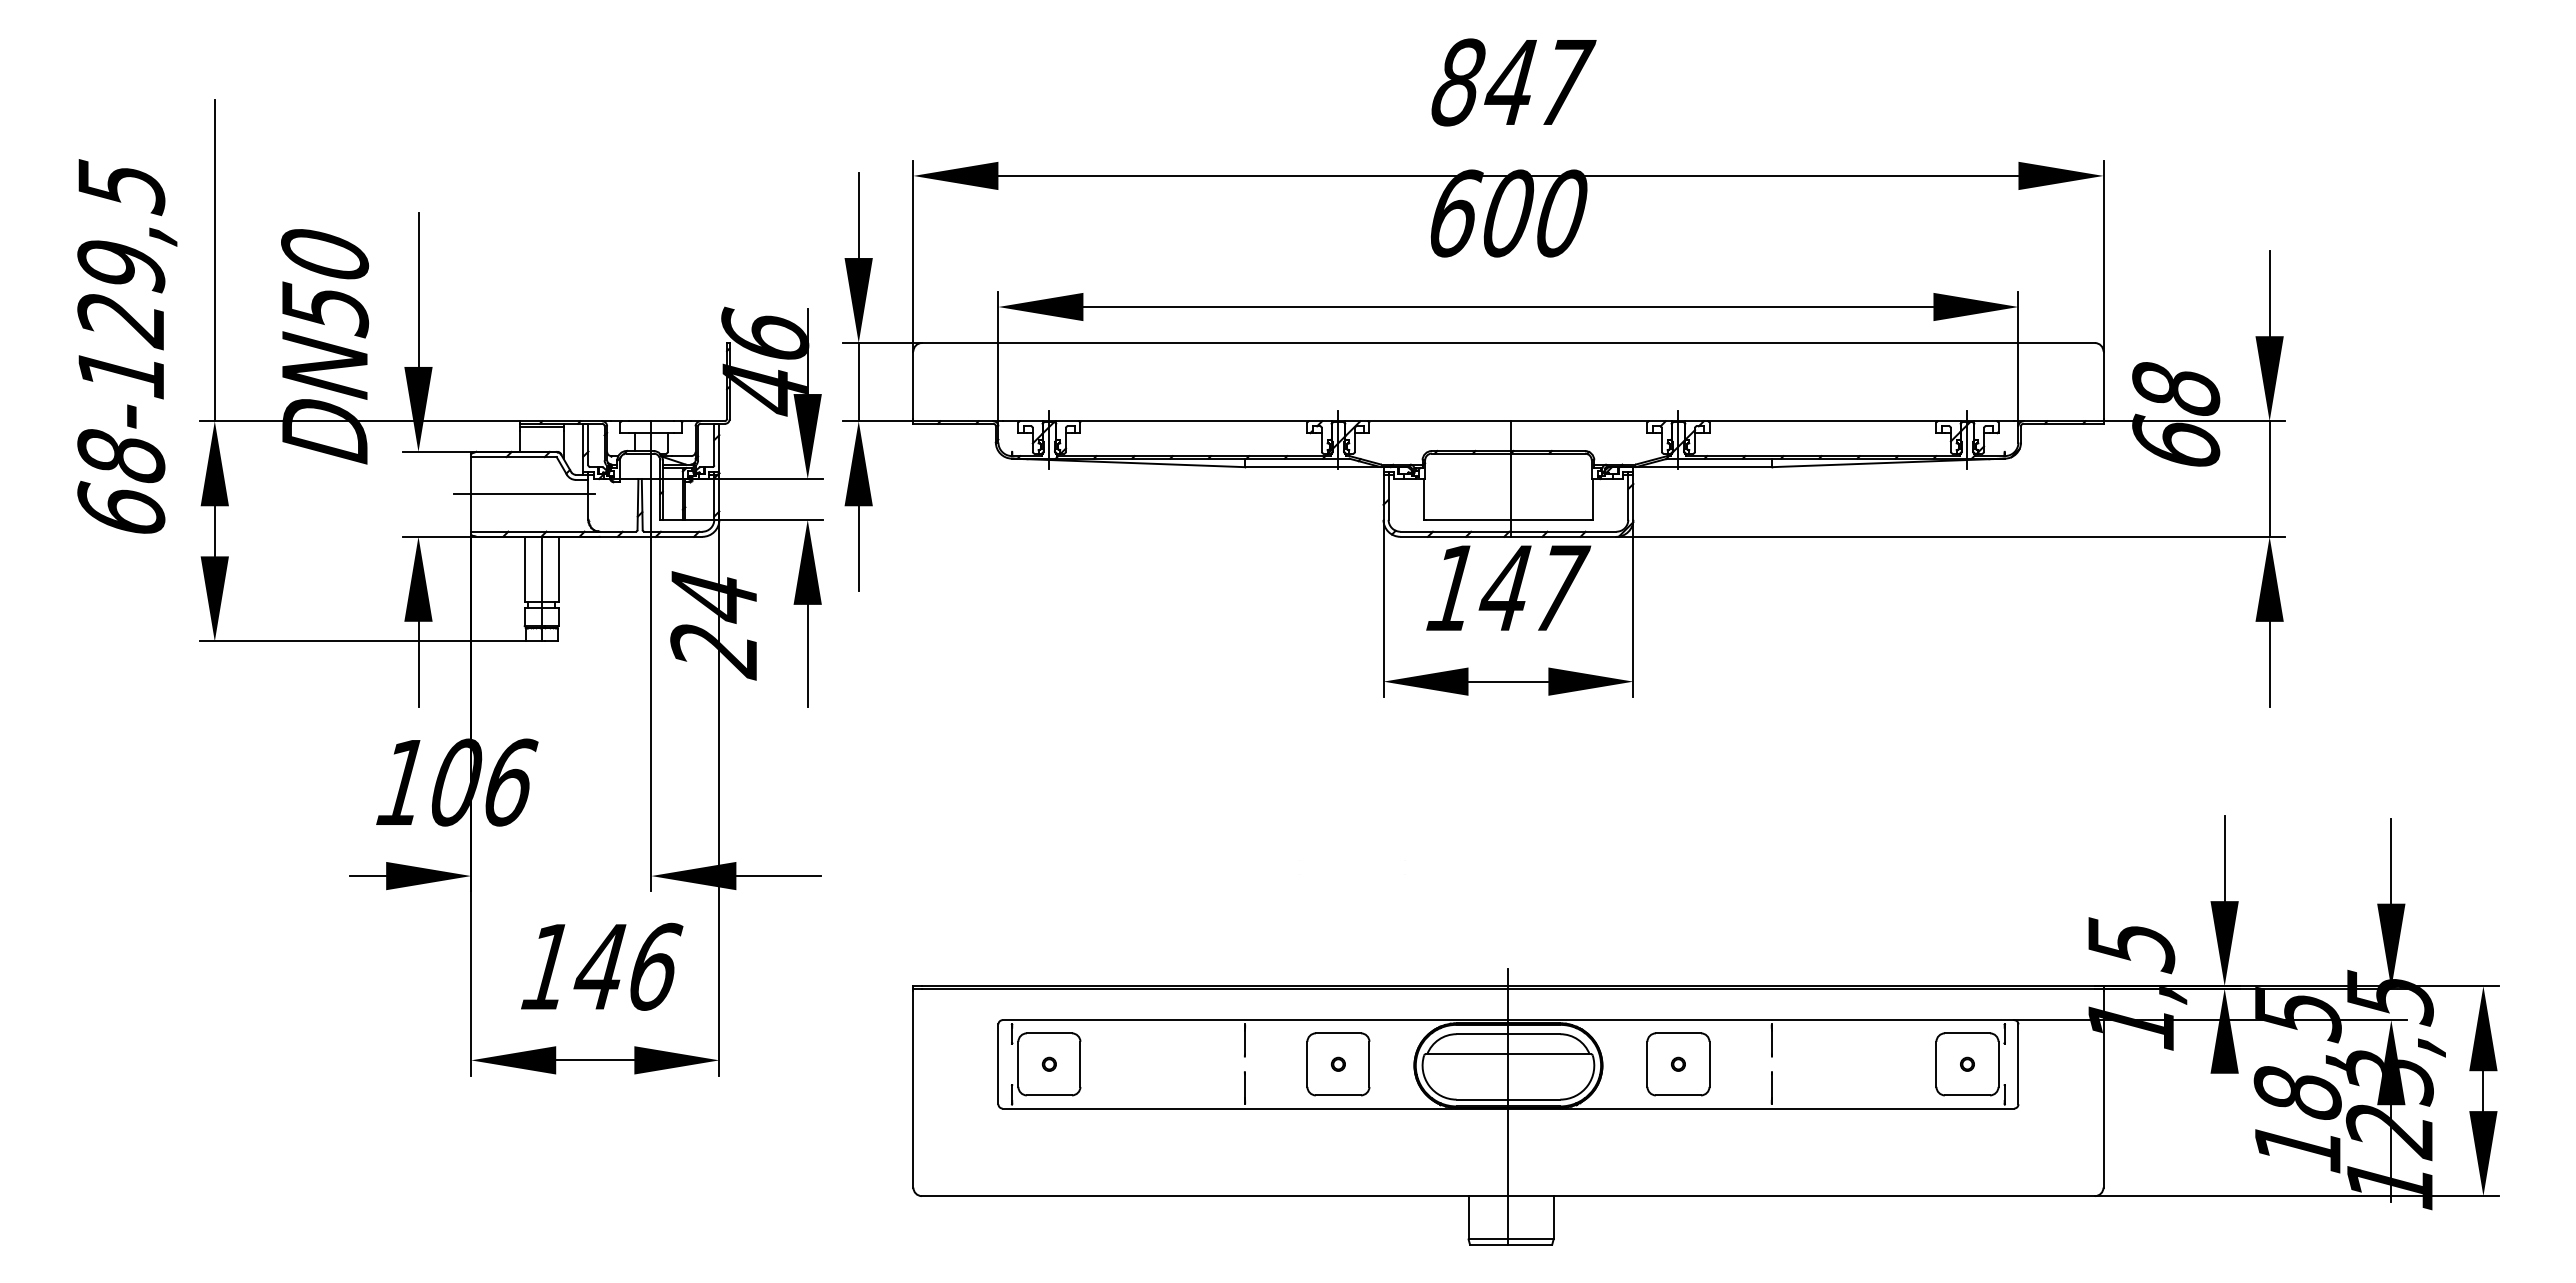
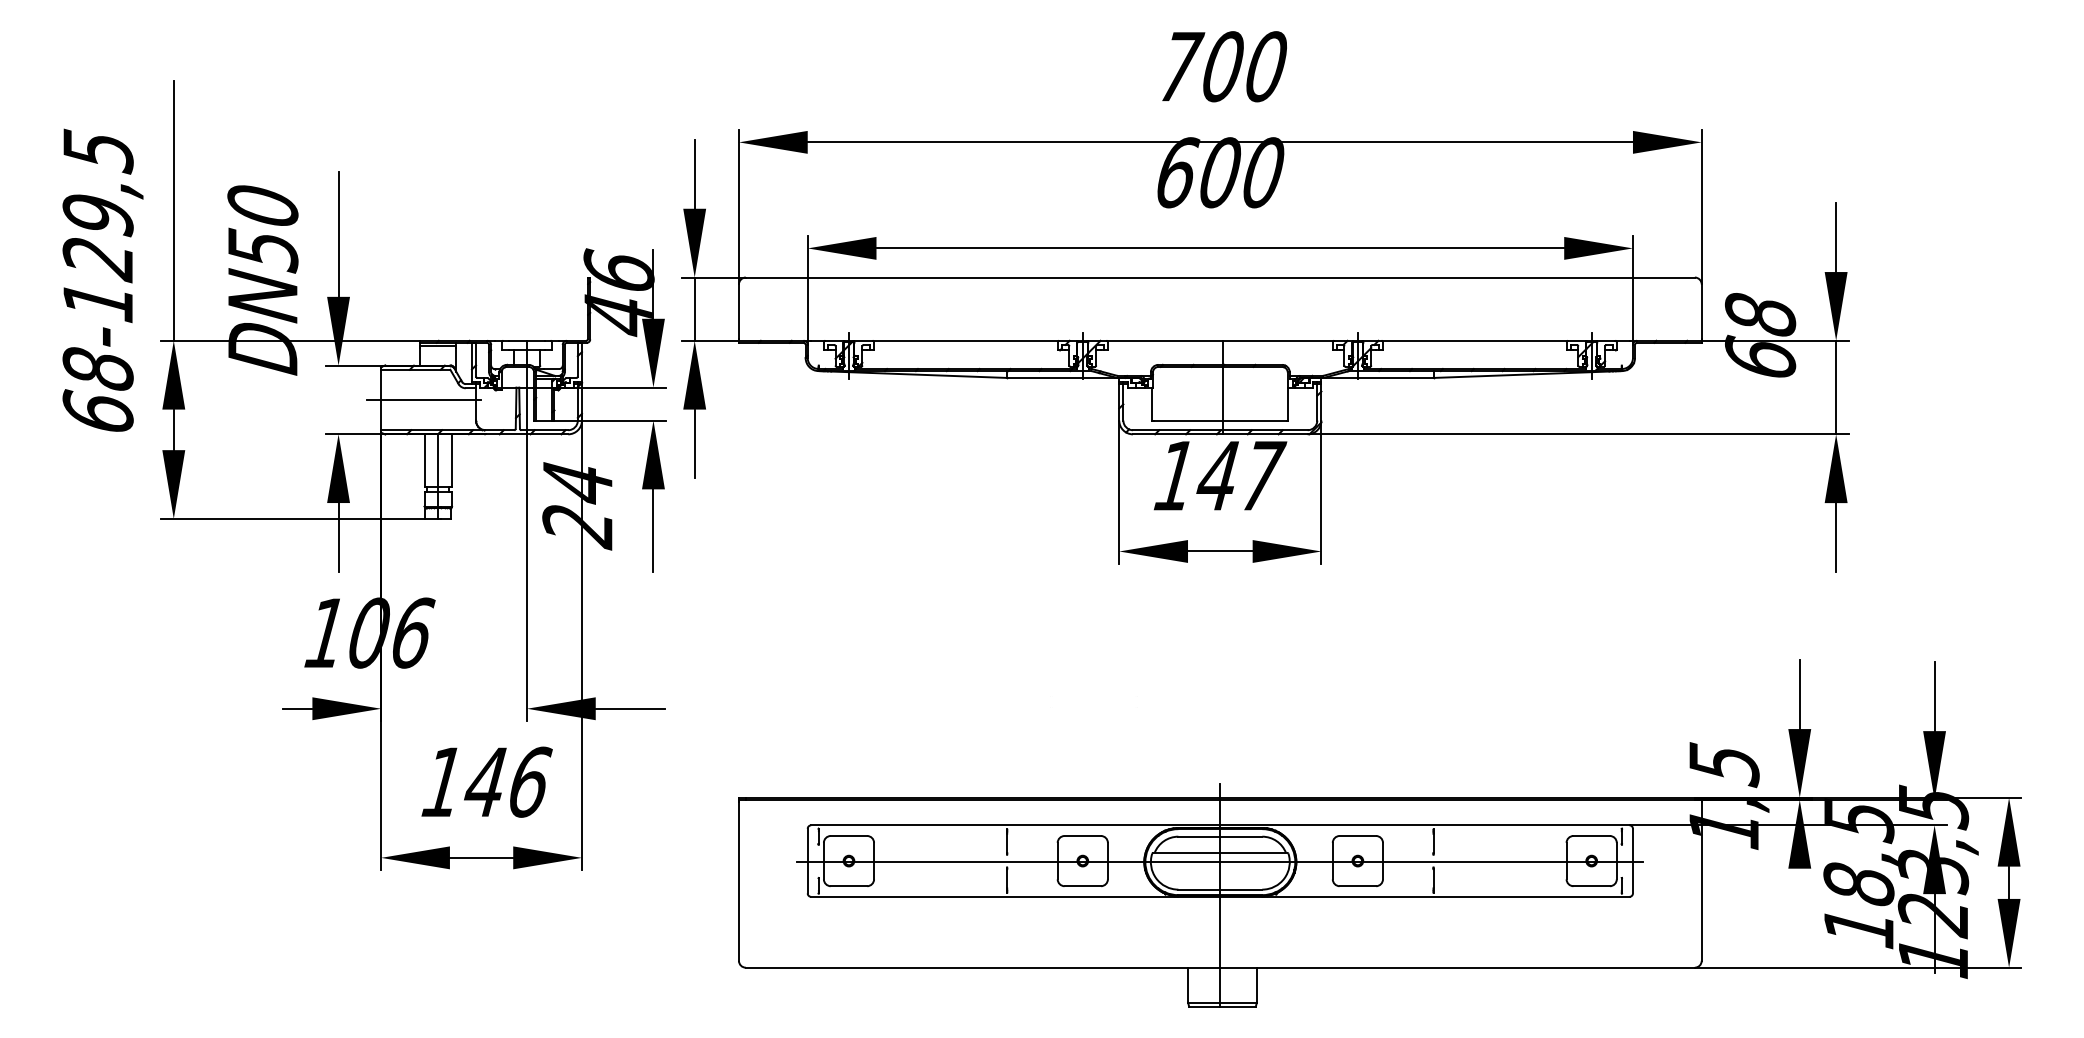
text: (1513, 82) -> (1224, 66), 847 -> 700
line: (1508, 1065) -> (1220, 862), added

